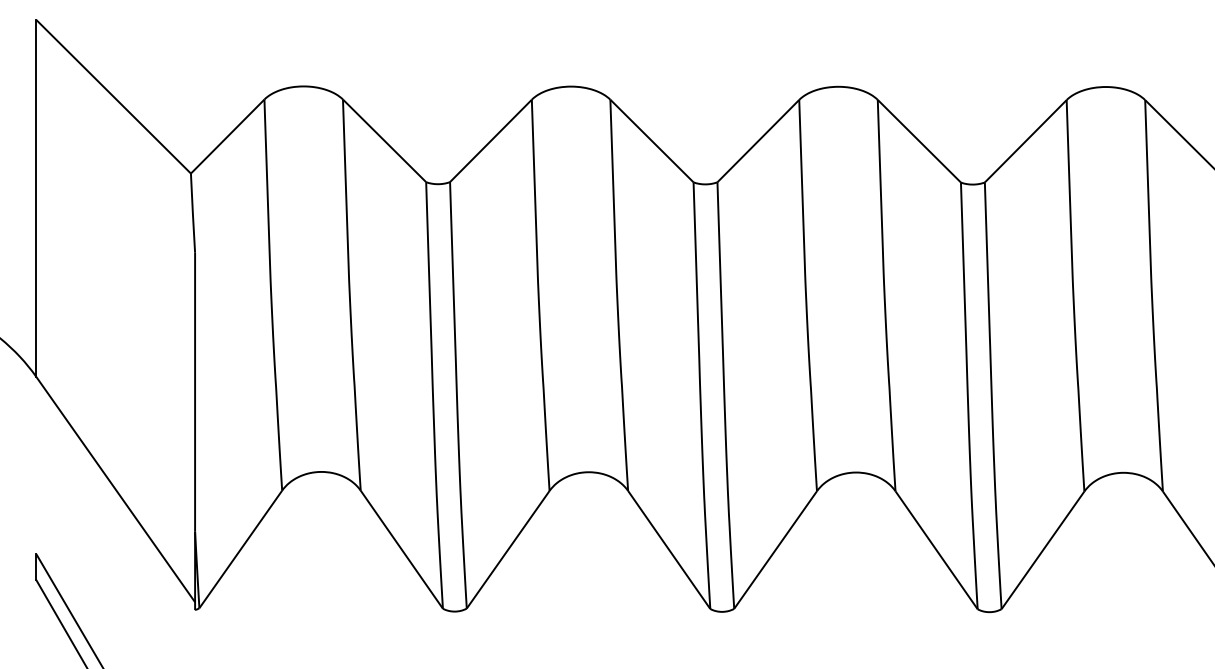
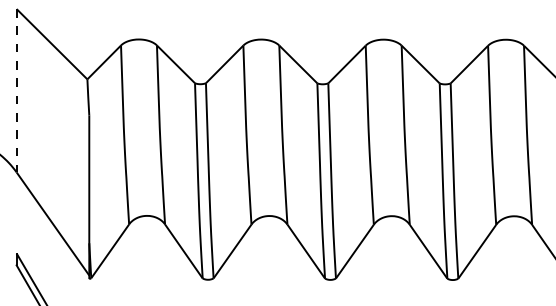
line: (35, 197) -> (16, 90), solid -> dashed

